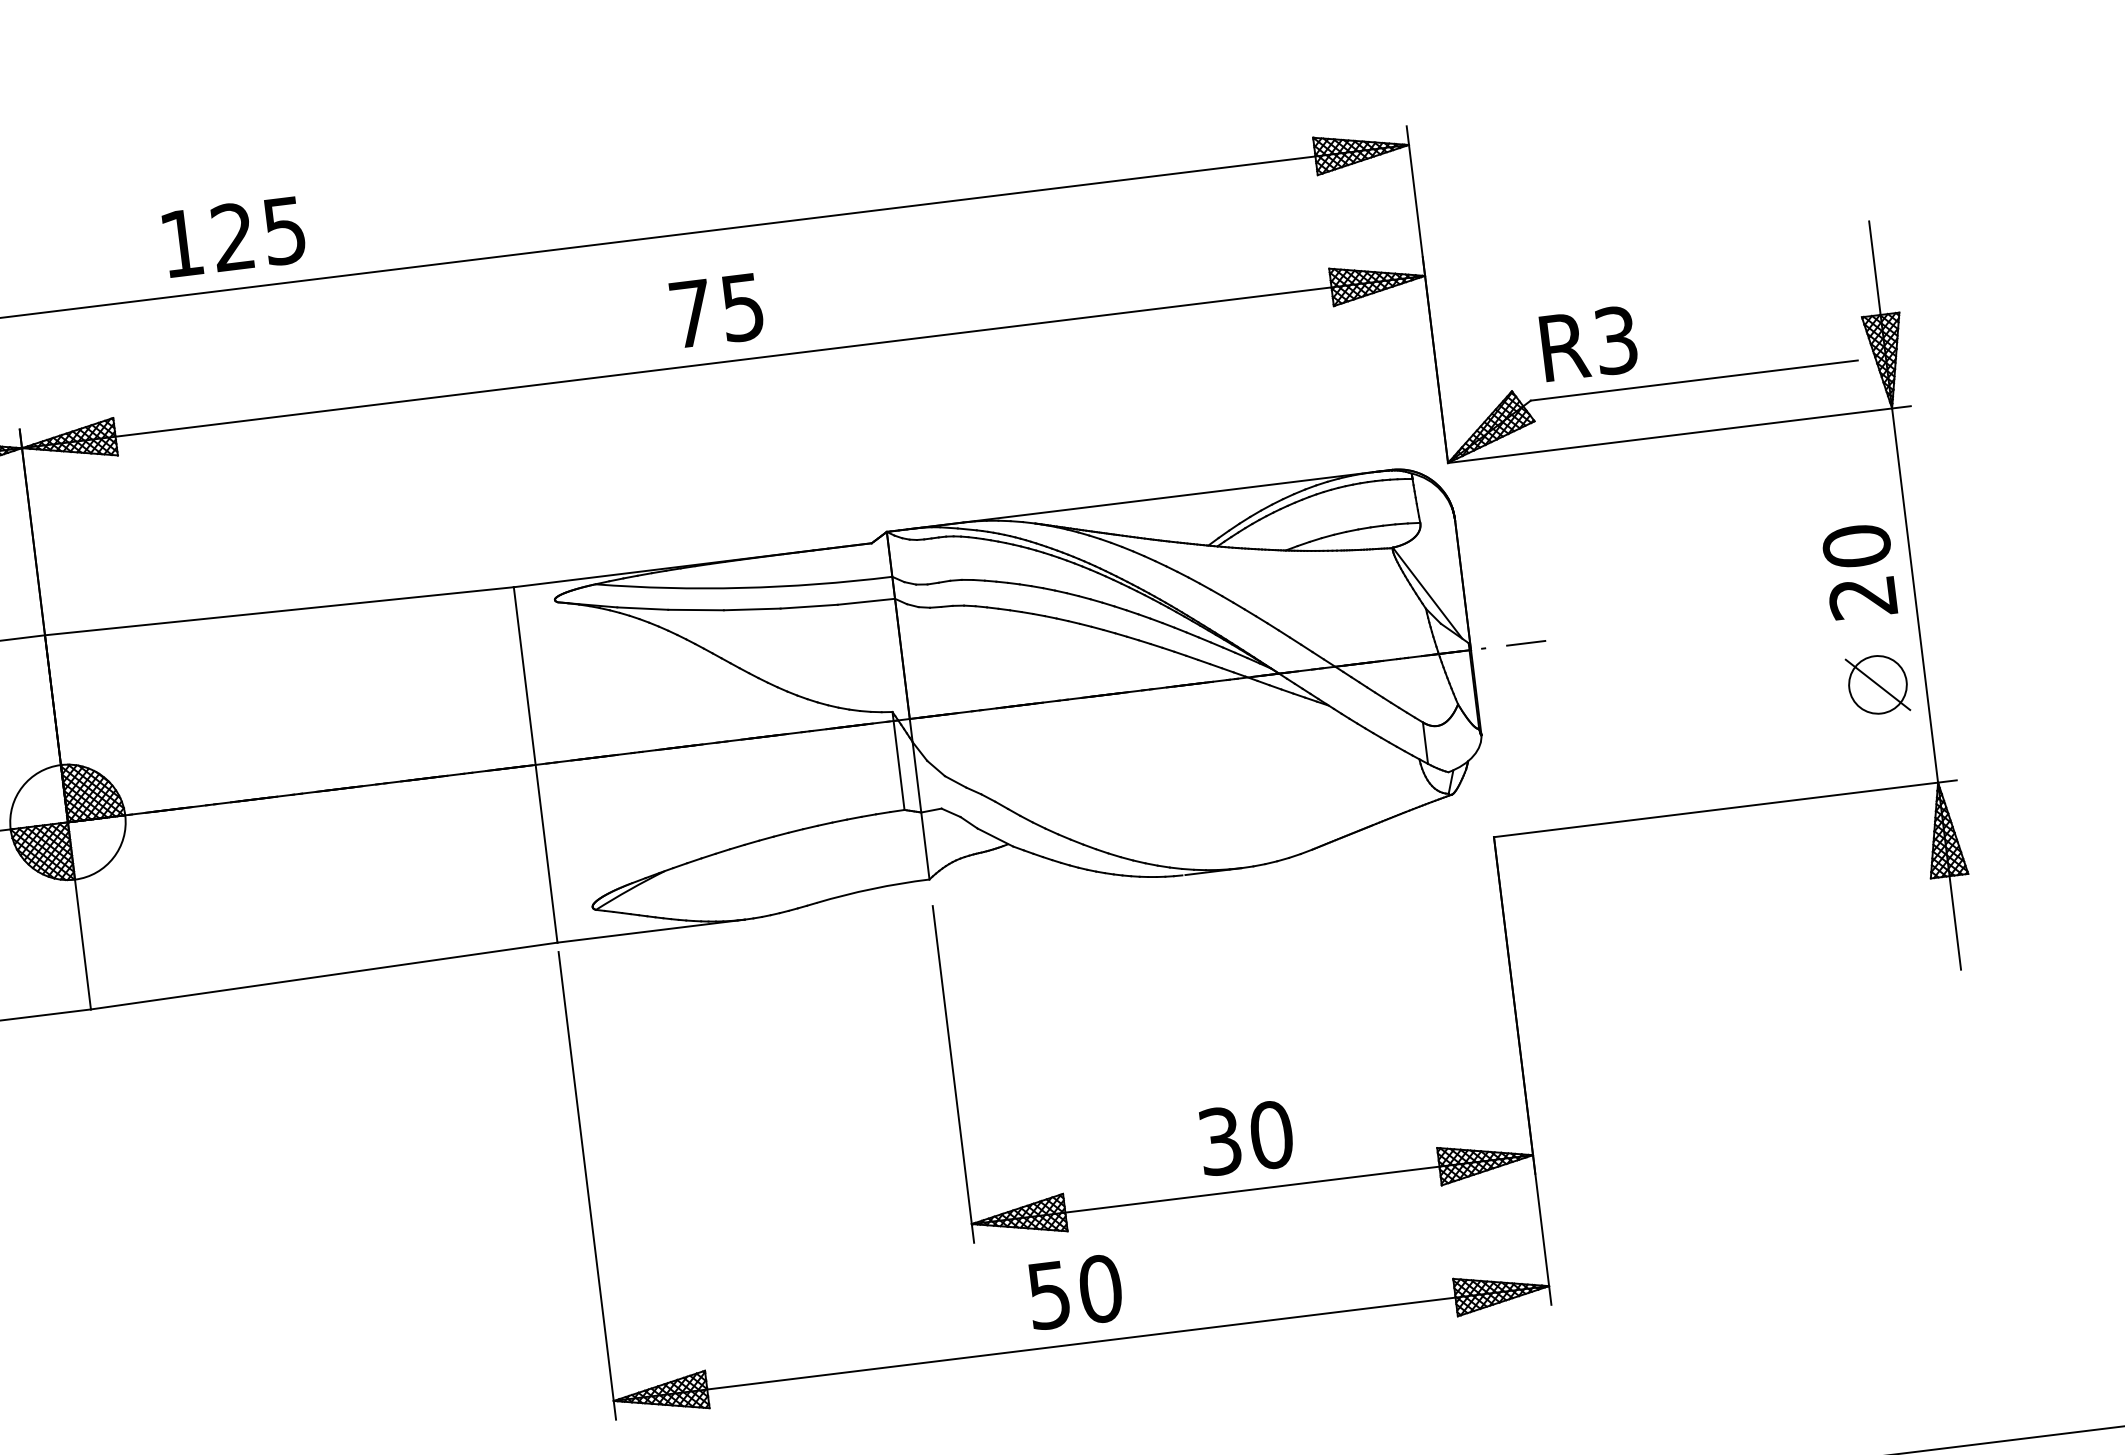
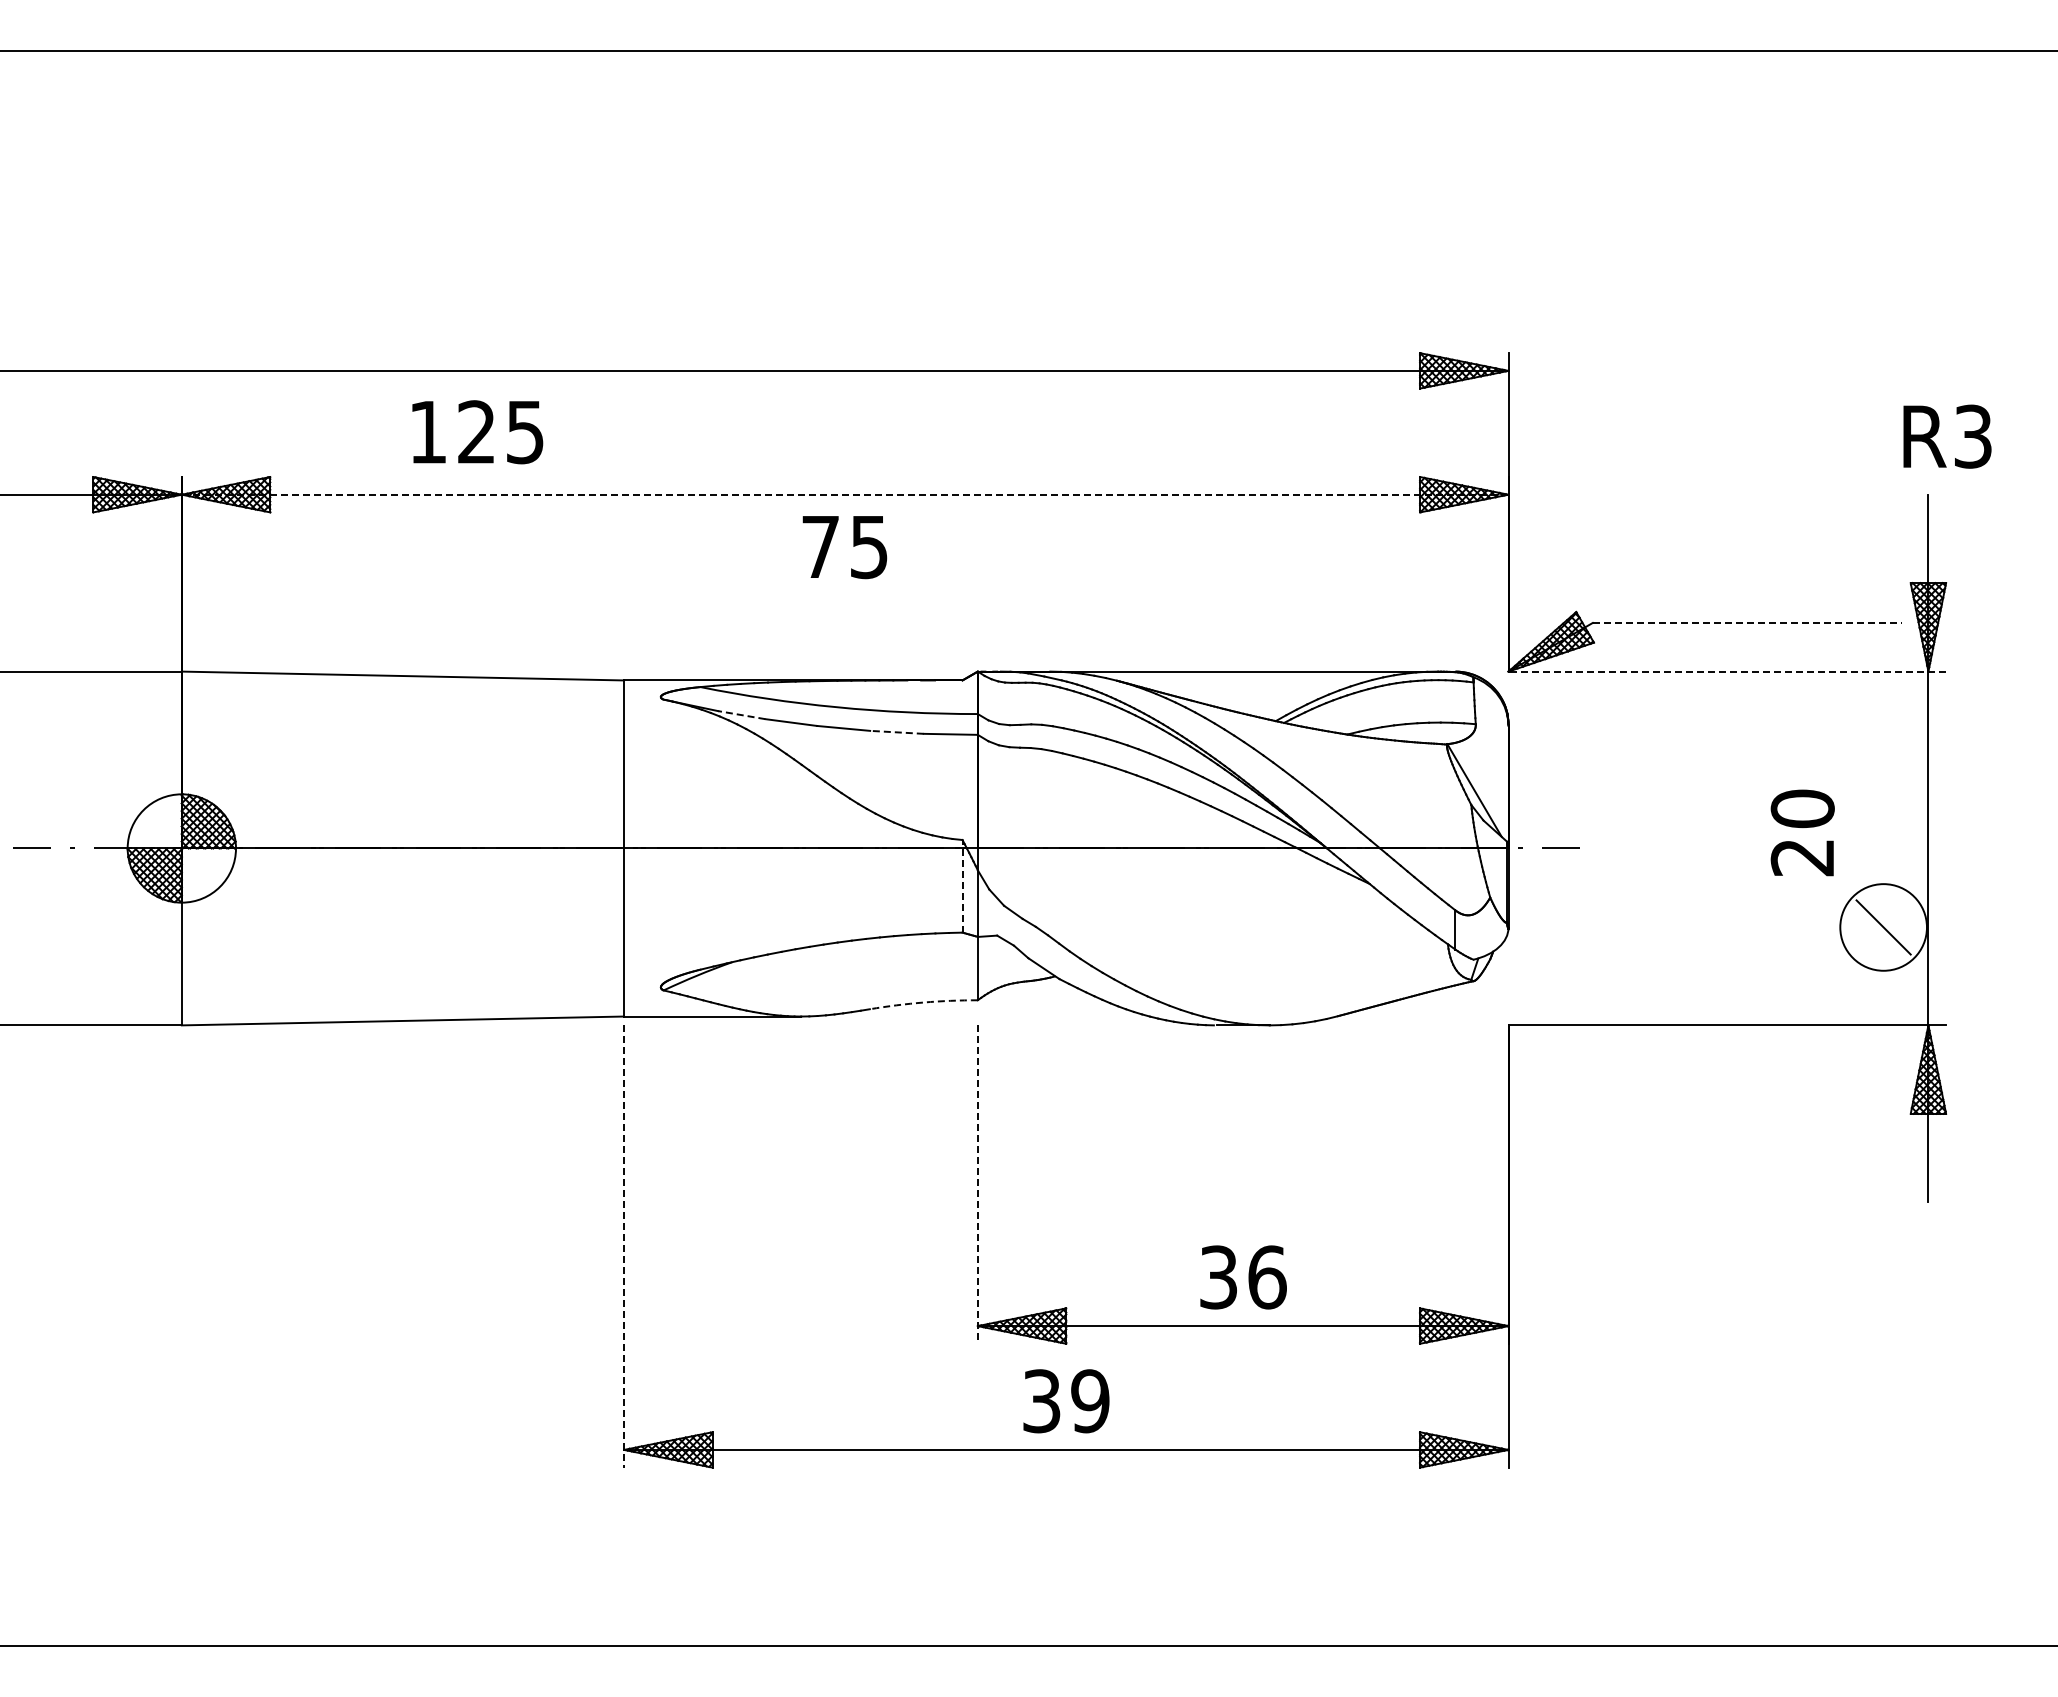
text: (234, 237) -> (477, 432), moved
text: (716, 311) -> (844, 547), moved
text: (1589, 343) -> (1947, 436), moved
line: (723, 361) -> (845, 494), solid -> dashed
line: (1694, 380) -> (1747, 622), solid -> dashed
line: (1679, 434) -> (1727, 671), solid -> dashed
text: (1859, 571) -> (1802, 832), moved
line: (808, 606) -> (896, 732), solid -> dashed
line: (642, 609) -> (741, 715), solid -> dashed
circle: (1877, 684) -> (1883, 927), size x1.6
line: (898, 760) -> (962, 885), solid -> dashed
arc: (872, 888) -> (923, 1002), solid -> dashed
line: (953, 1075) -> (977, 1185), solid -> dashed
text: (1271, 1135) -> (1267, 1277), 30 -> 36
line: (587, 1186) -> (624, 1247), solid -> dashed
text: (1075, 1292) -> (1066, 1401), 50 -> 39

